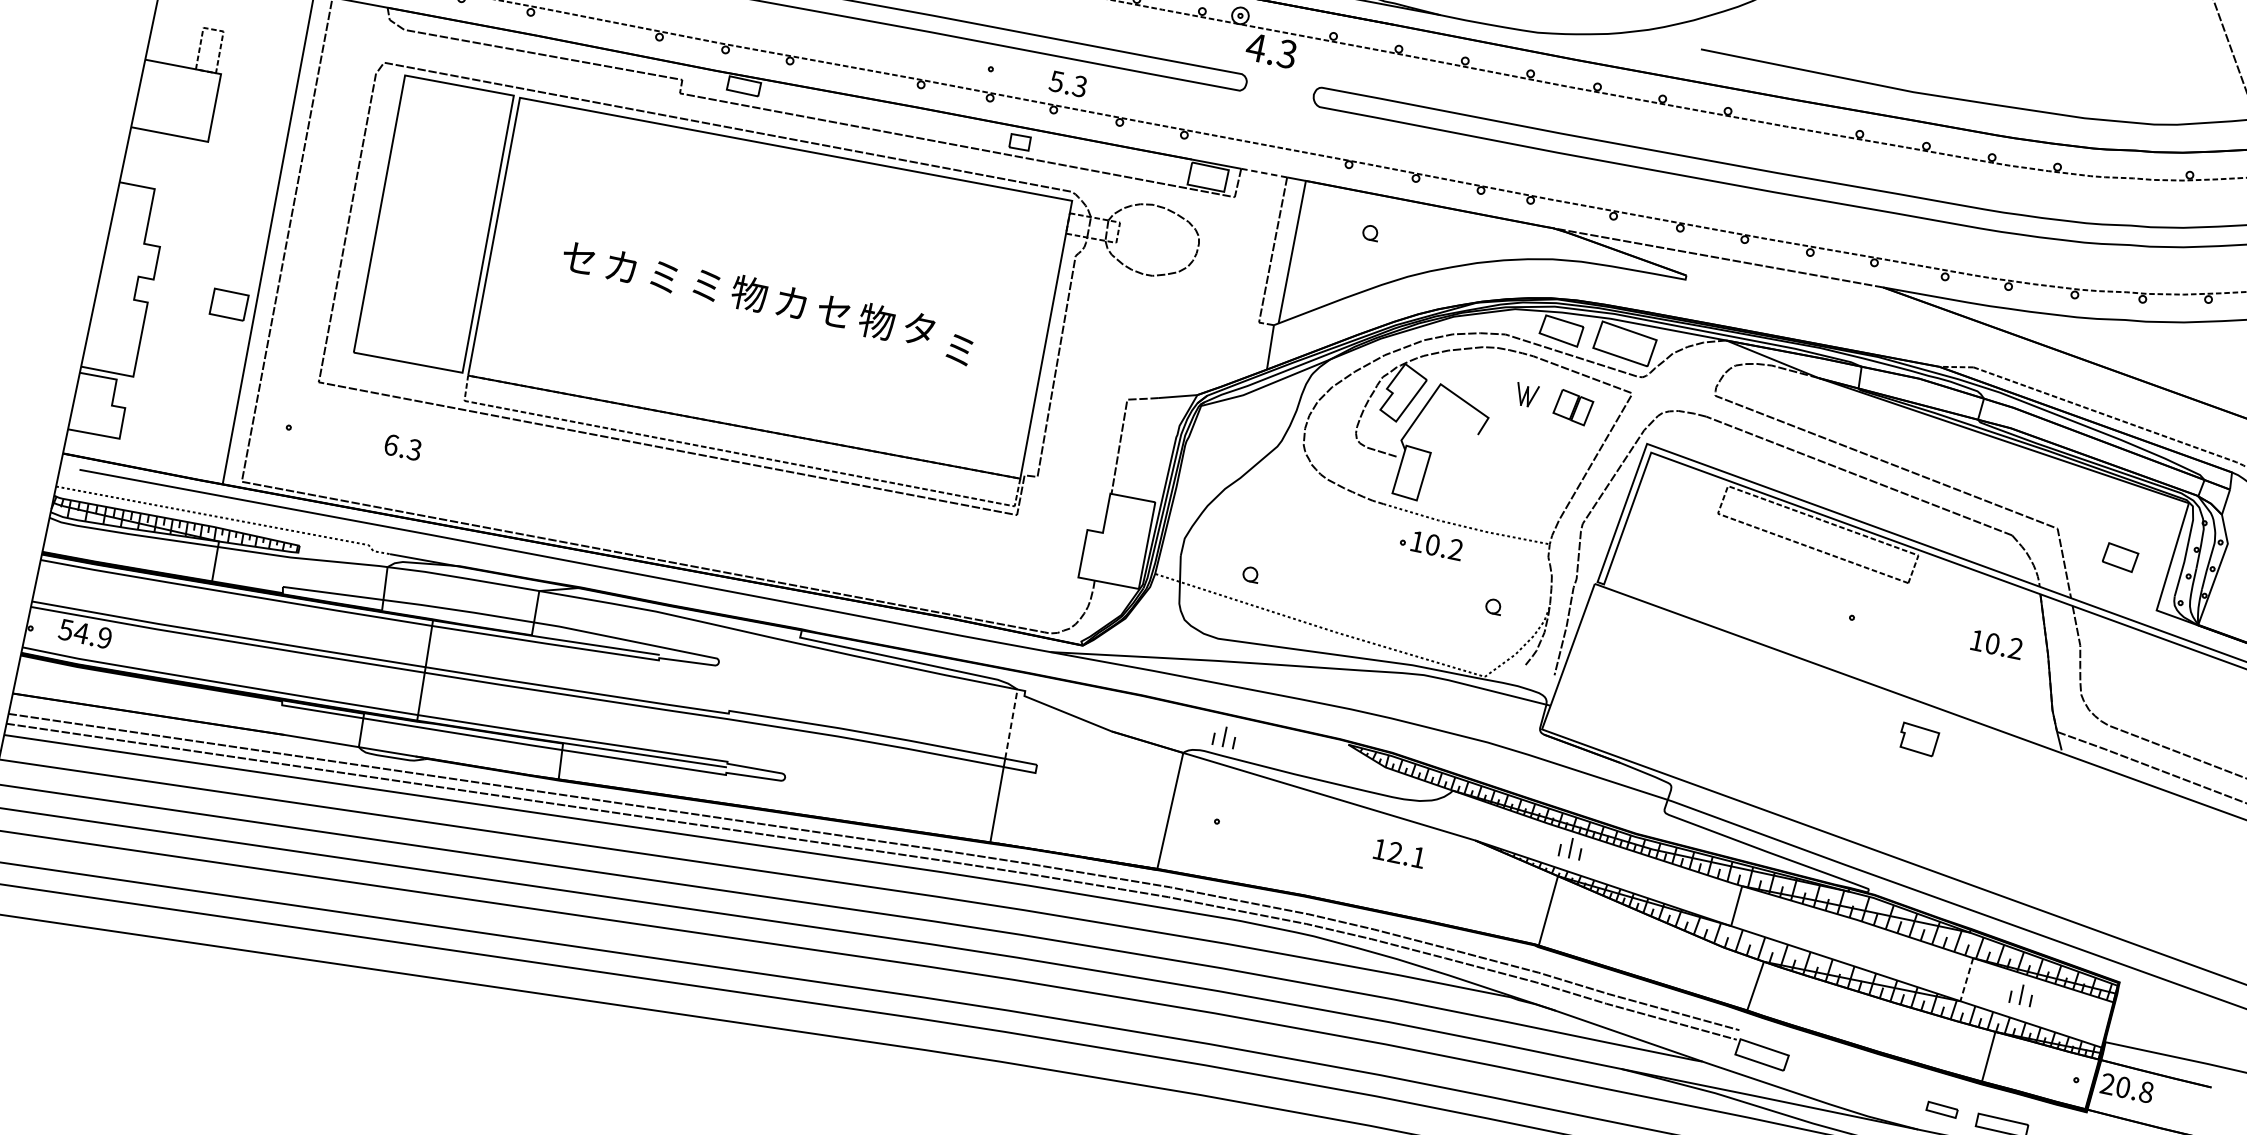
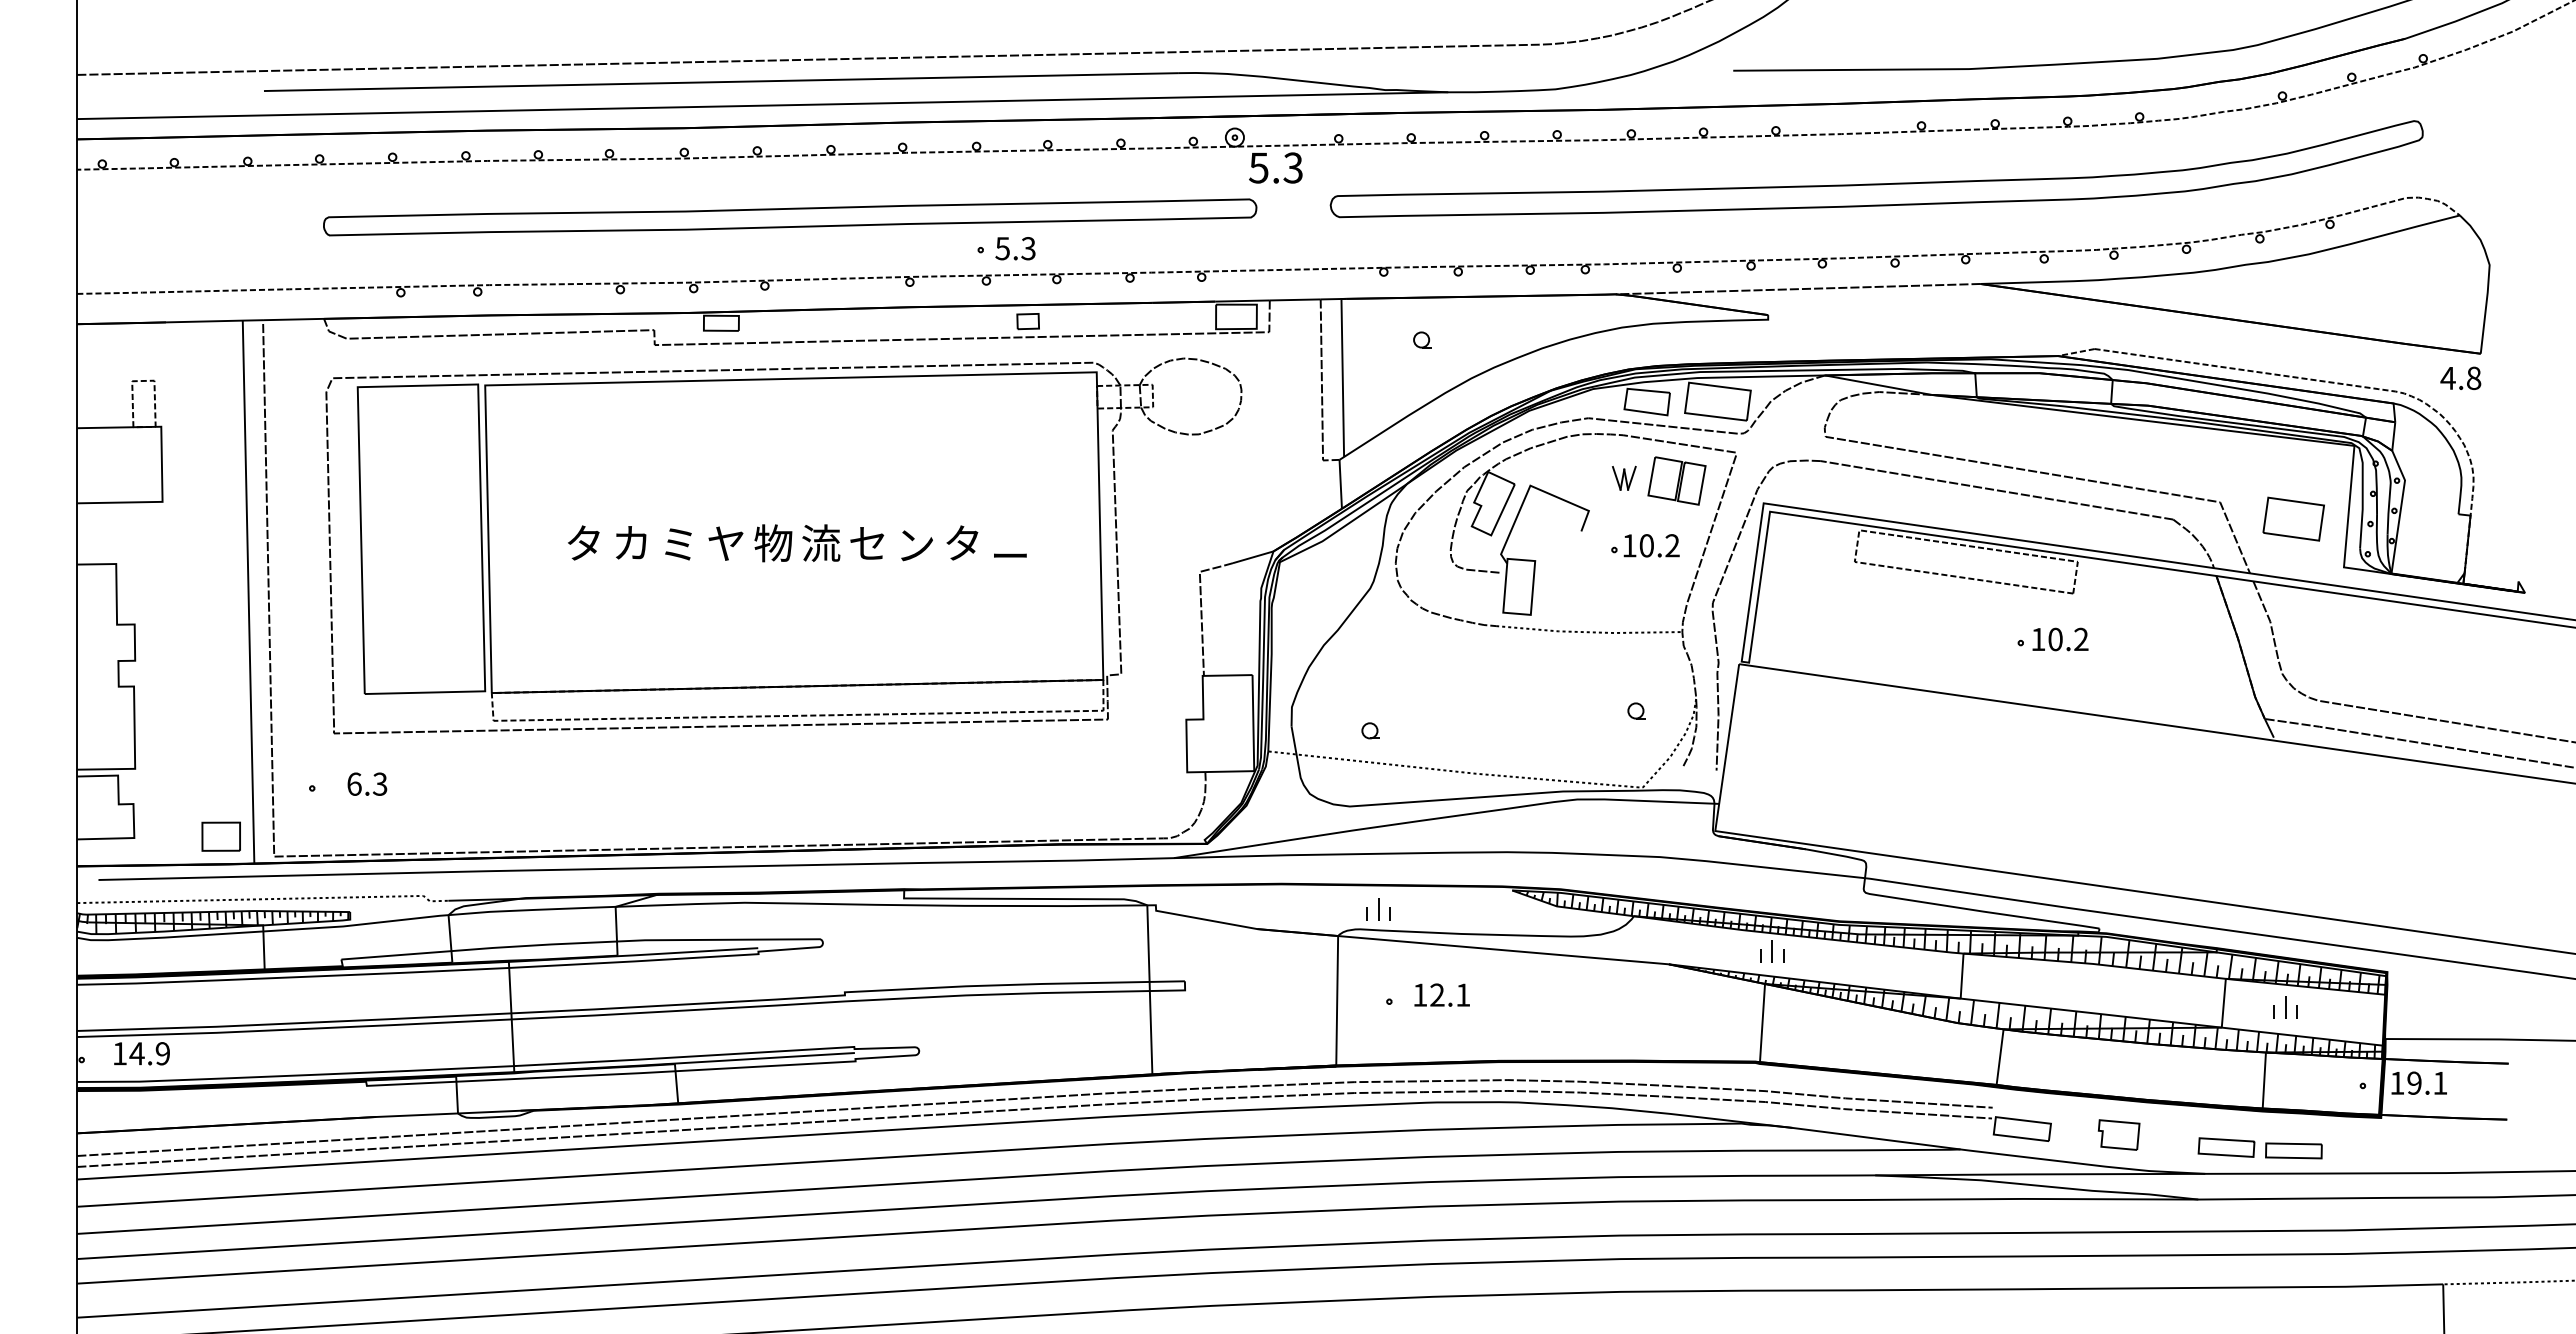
text: (1256, 47) -> (1258, 167), 4.3 -> 5.3
text: (1068, 83) -> (1015, 248), moved
line: (1264, 172) -> (1295, 299), dashed -> solid
text: (578, 257) -> (583, 542), セ -> タ
text: (706, 285) -> (725, 543), ミ -> ヤ
text: (792, 302) -> (821, 542), カ -> 流
part: (228, 304) -> (220, 836), moved
text: (876, 321) -> (915, 544), 物 -> ン
text: (960, 350) -> (1010, 556), ミ -> ー
part: (1573, 407) -> (1676, 480), size x1.43
text: (403, 446) -> (367, 783), moved
part: (1431, 544) -> (1645, 545), moved
part: (2120, 557) -> (2293, 518), size x1.67
text: (65, 629) -> (119, 1053), 54.9 -> 14.9
text: (1997, 644) -> (2060, 639), moved
line: (1011, 724) -> (1148, 943), dashed -> solid
part: (1918, 739) -> (2118, 1134), moved
text: (1399, 852) -> (1441, 994), moved
line: (1966, 979) -> (2223, 1003), dashed -> solid
text: (2126, 1087) -> (2418, 1082), 20.8 -> 19.1
part: (1942, 1109) -> (2226, 1147), size x1.67

